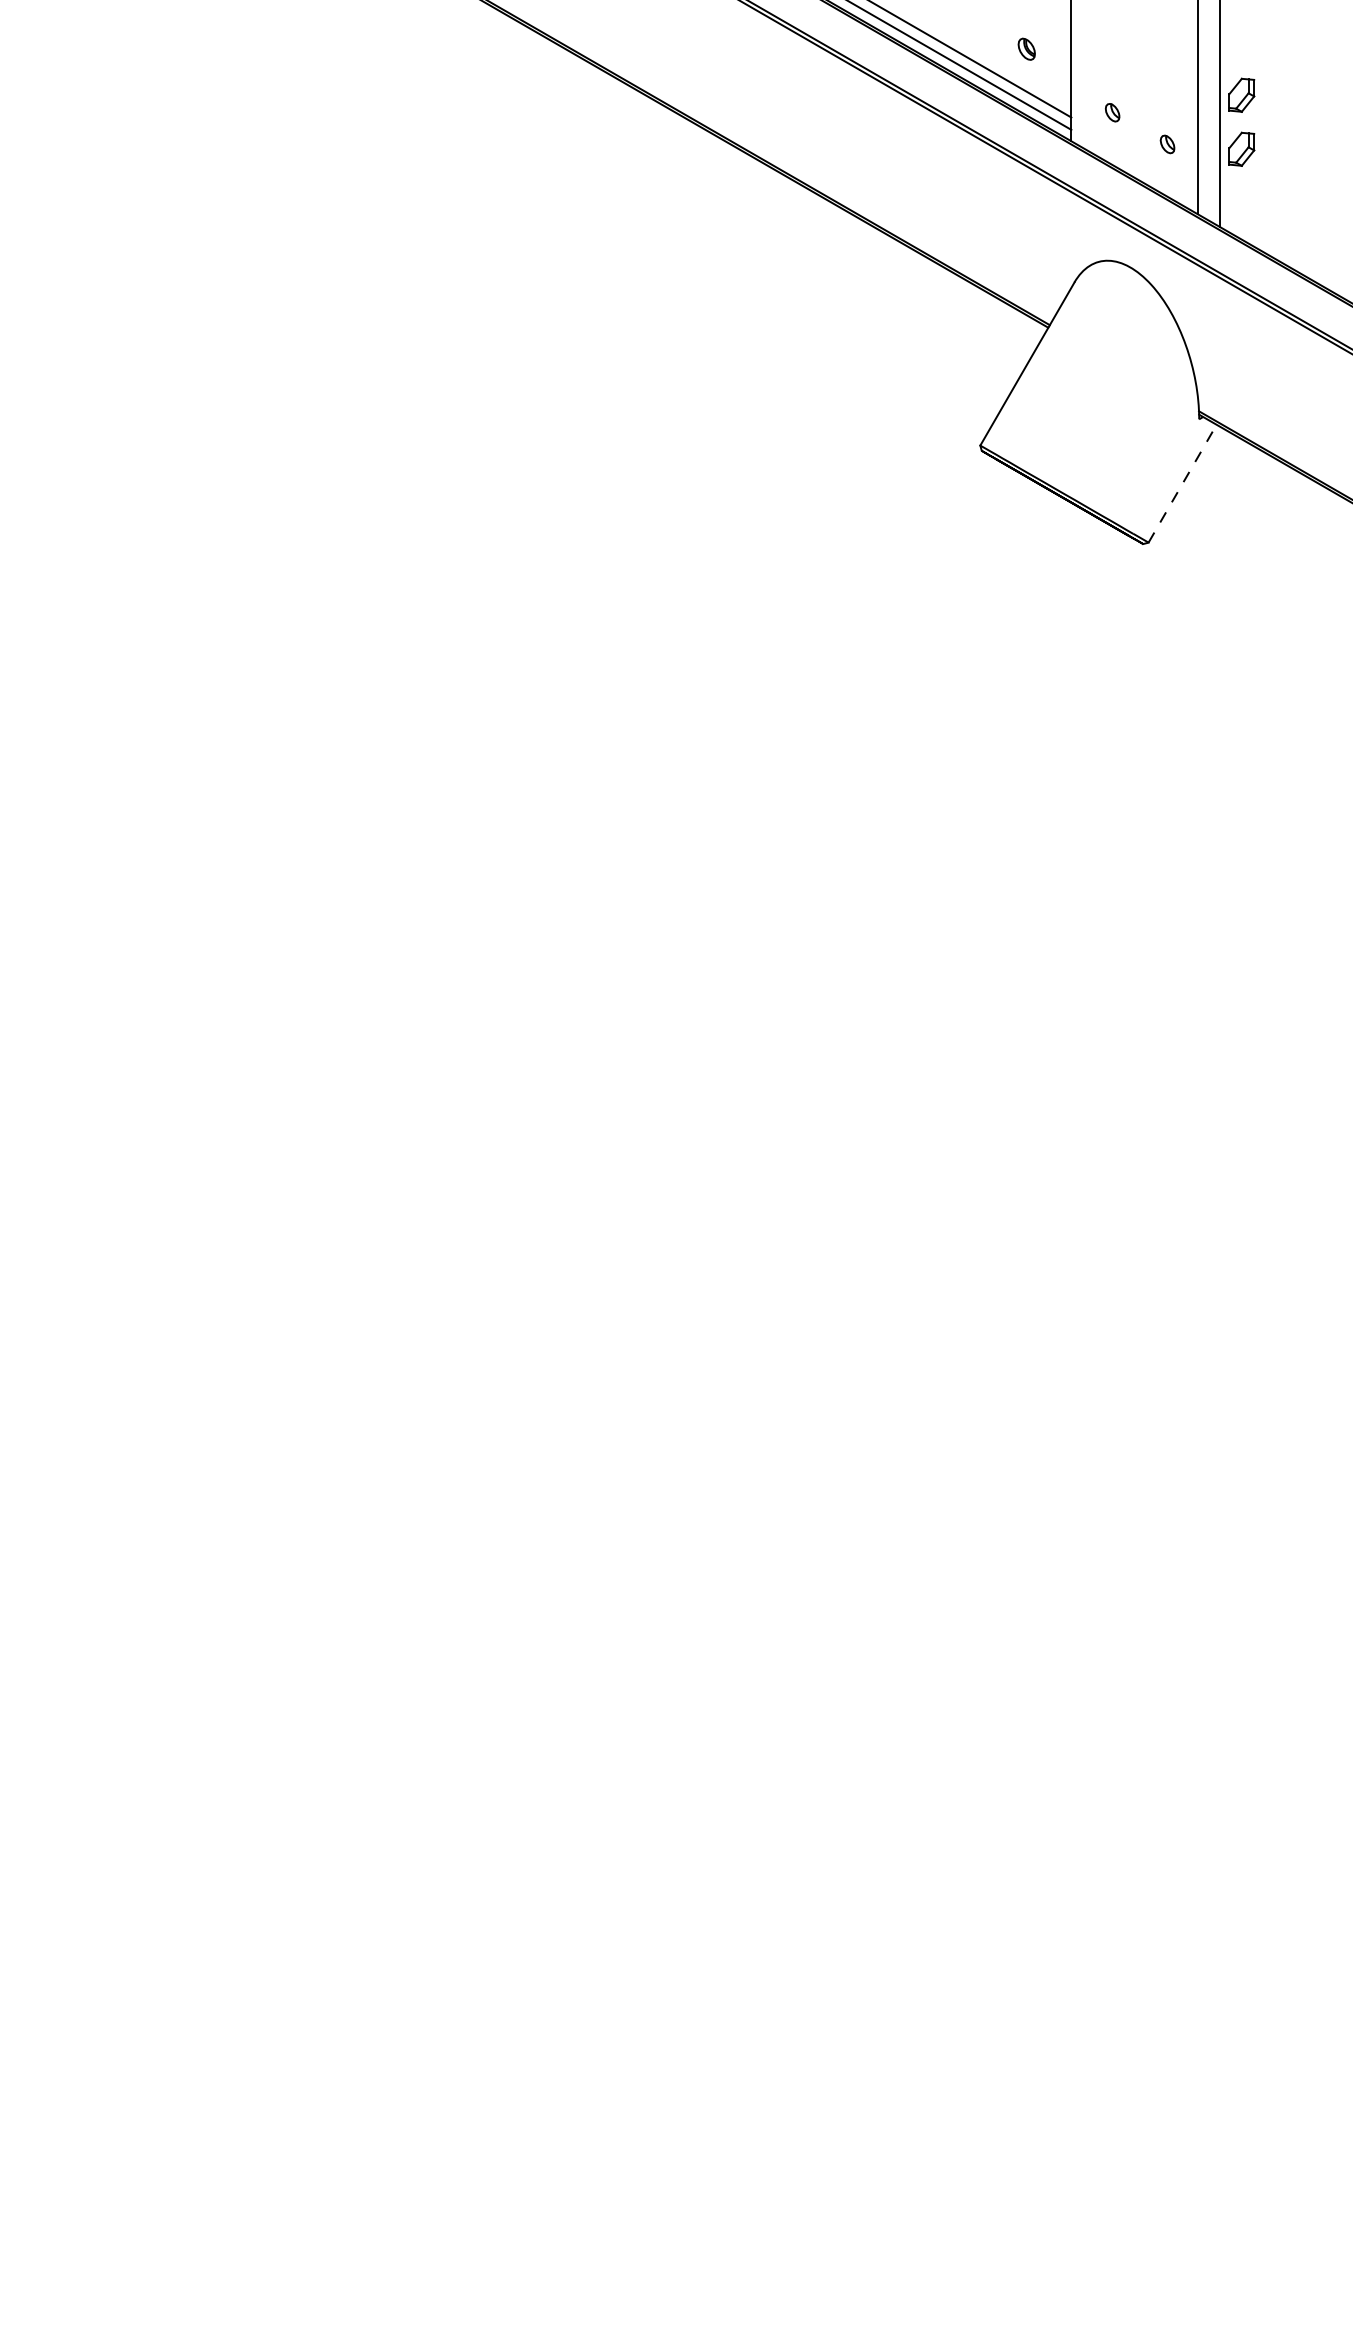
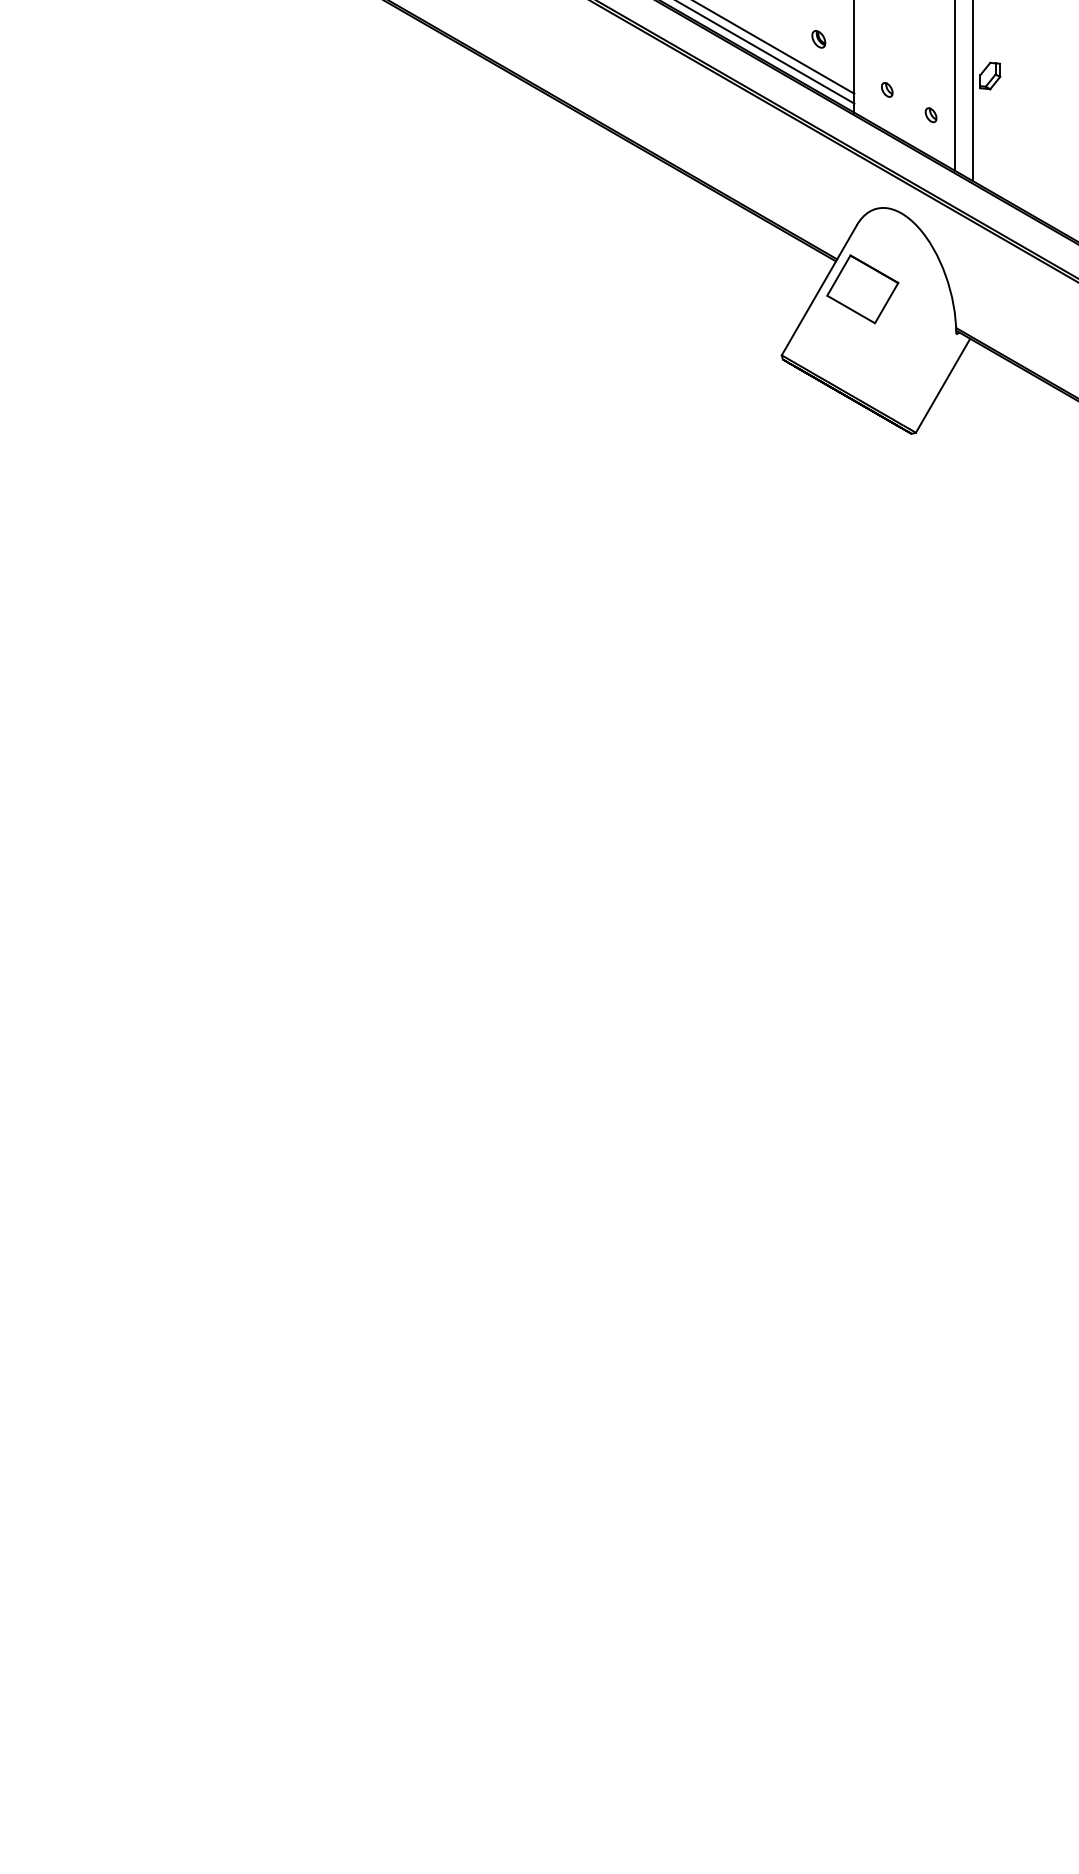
part: (1241, 148) -> (990, 118), removed
part: (1081, 362) -> (862, 289), added
line: (1182, 483) -> (942, 385), dashed -> solid

